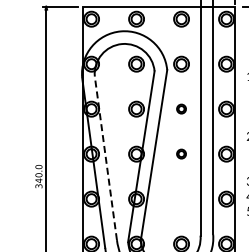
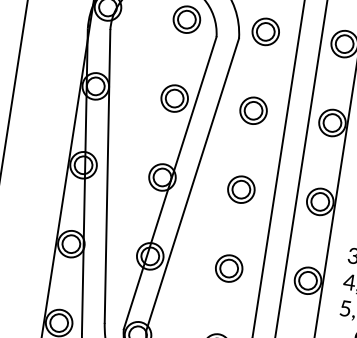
part: (181, 108) -> (253, 109), size x1.67
part: (181, 153) -> (241, 188), size x1.67
line: (105, 158) -> (106, 176), dashed -> solid
part: (181, 198) -> (229, 267), added

